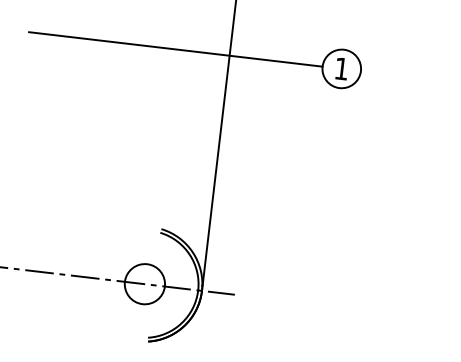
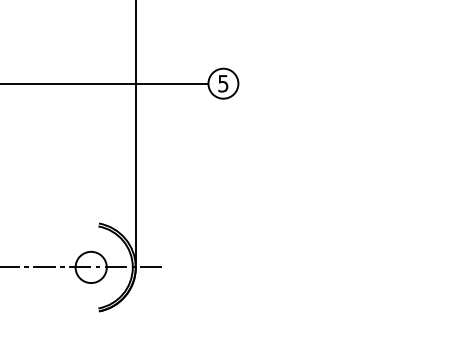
text: (341, 68) -> (223, 83), 1 -> 5

